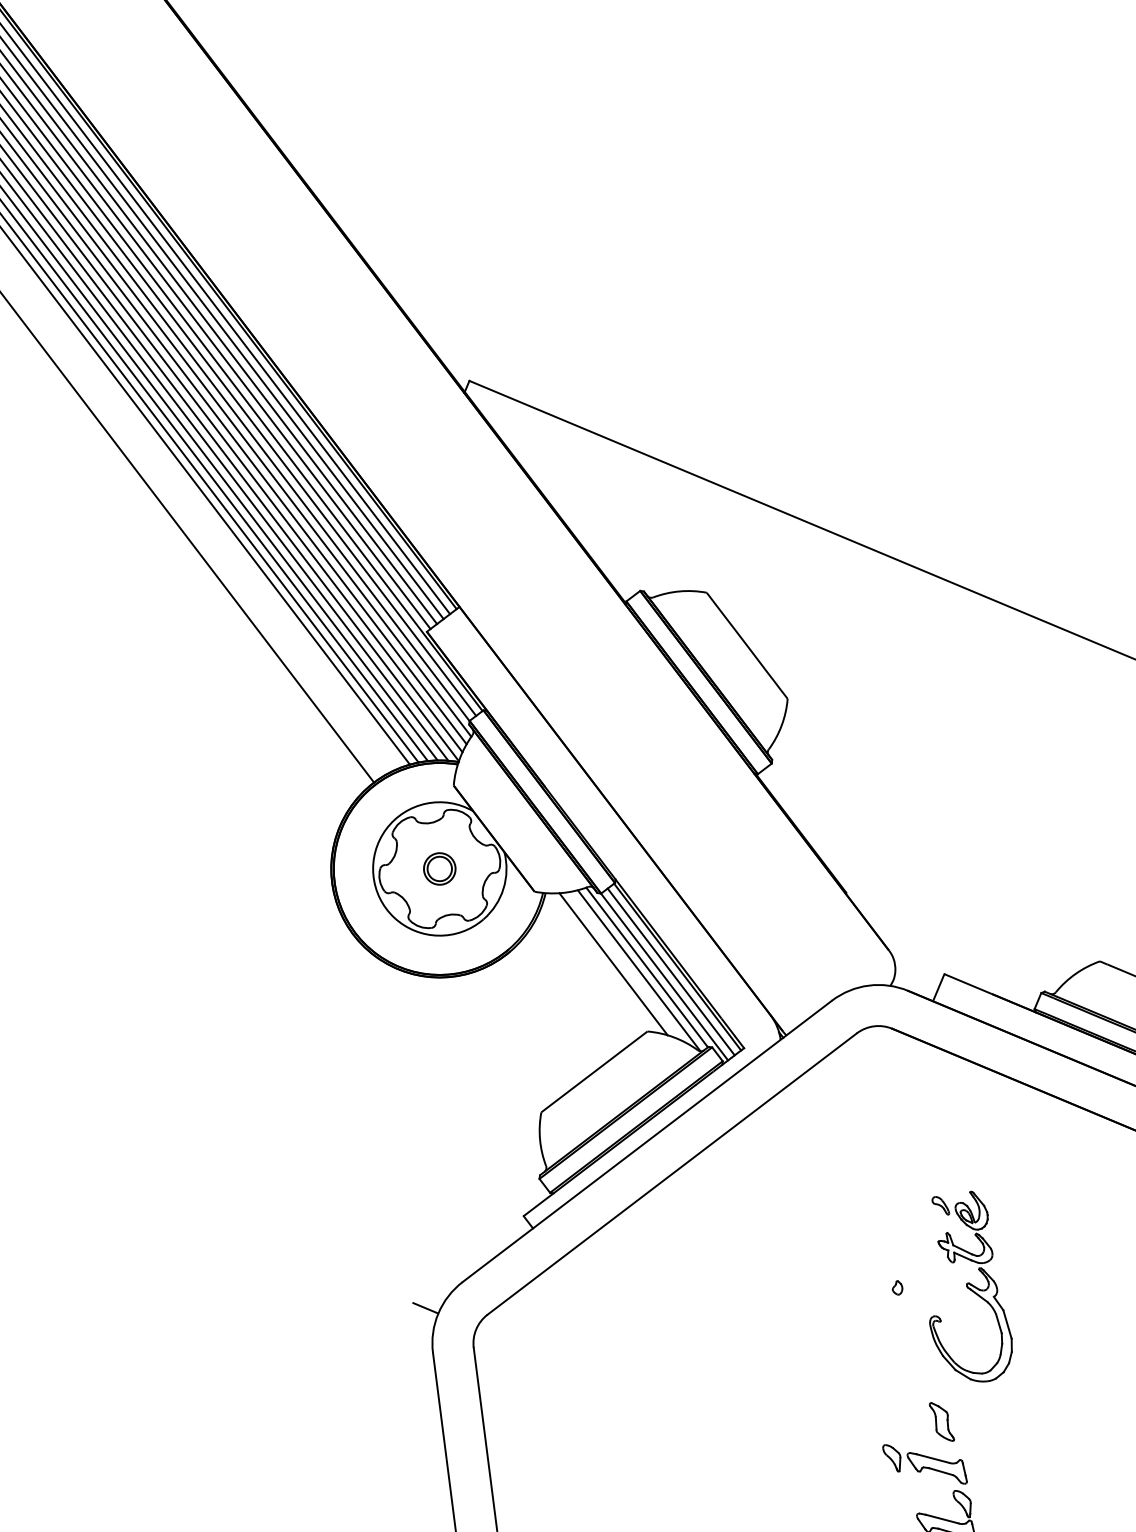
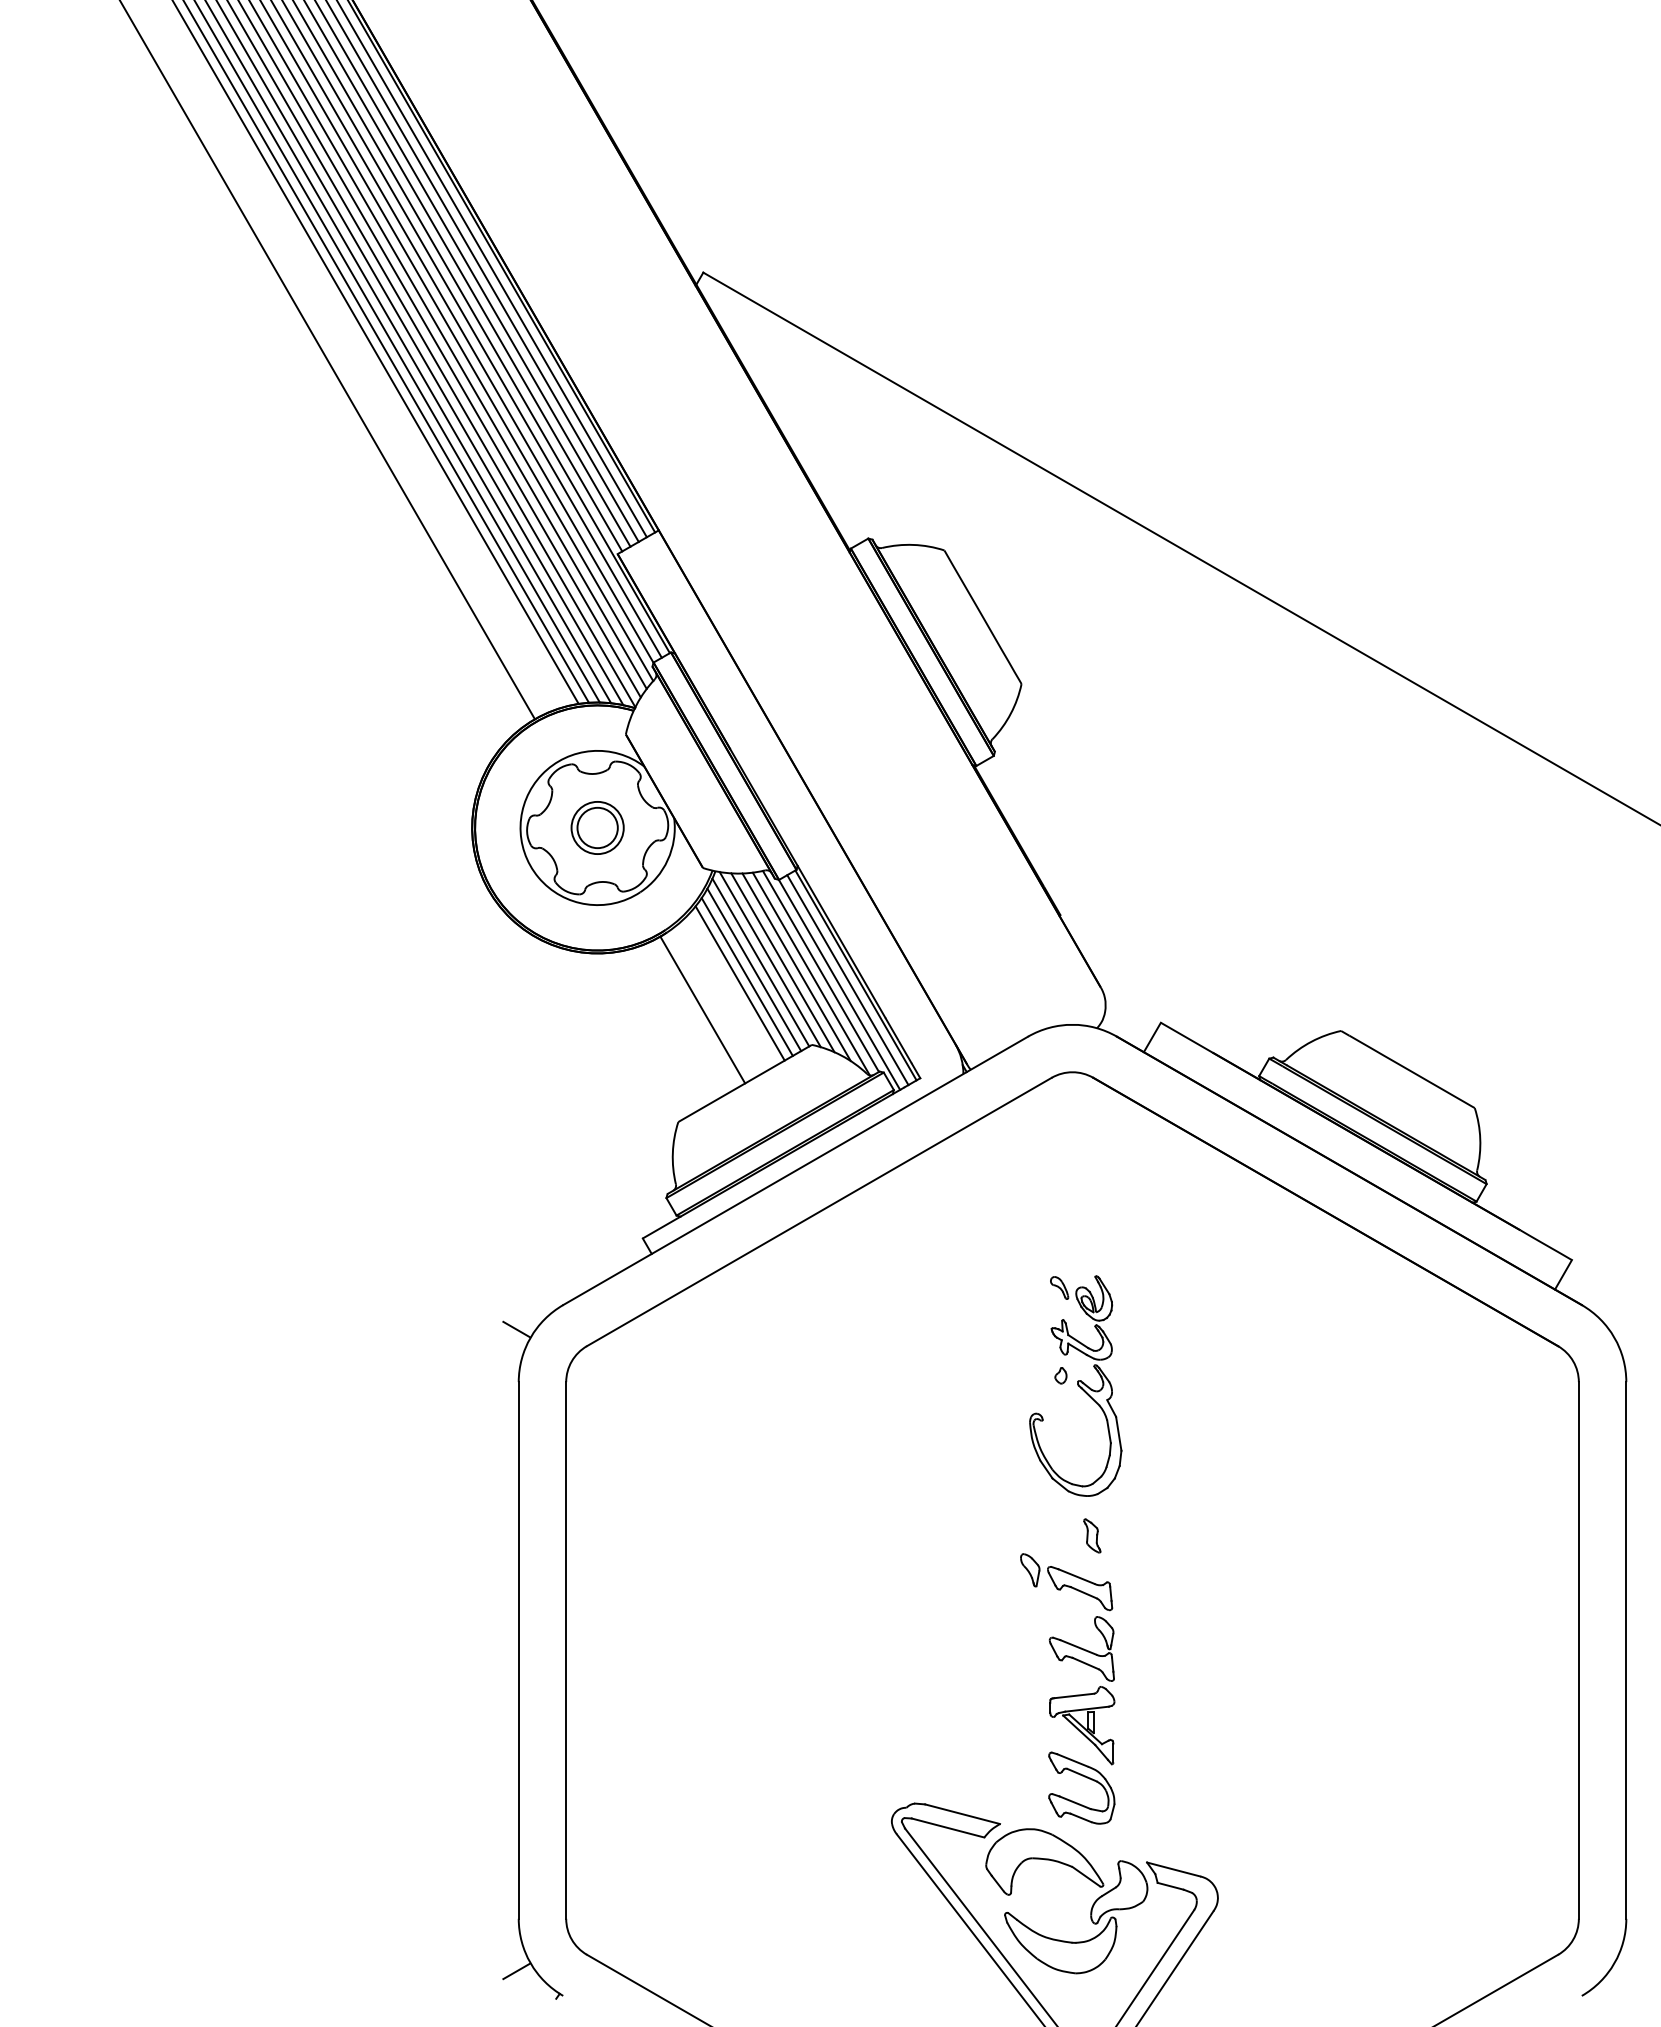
part: (439, 868) -> (597, 827), size x1.43
line: (601, 962) -> (769, 959), added
line: (594, 966) -> (760, 962), added
line: (625, 966) -> (796, 967), added
line: (589, 973) -> (754, 969), added
line: (583, 980) -> (746, 976), added
line: (578, 986) -> (739, 983), added
line: (549, 1013) -> (702, 1009), added
part: (965, 1287) -> (1075, 1385), moved
part: (942, 1421) -> (1092, 1535), size x0.71

